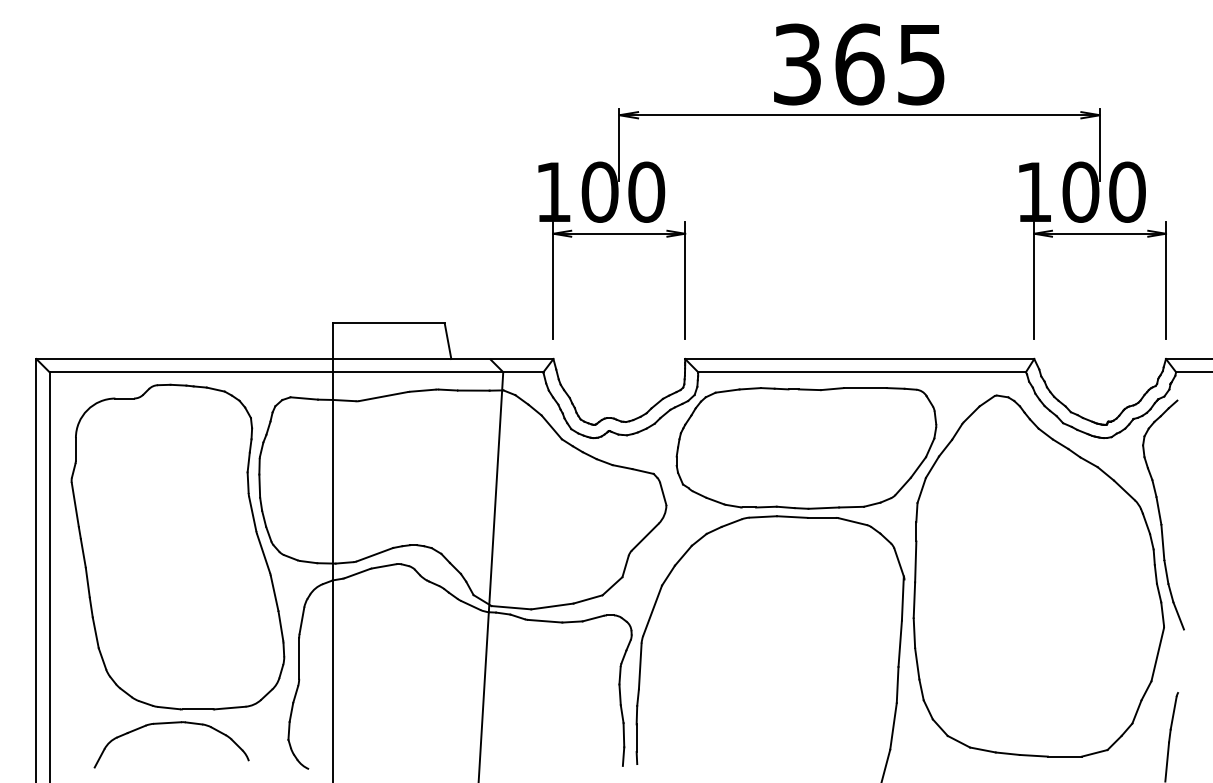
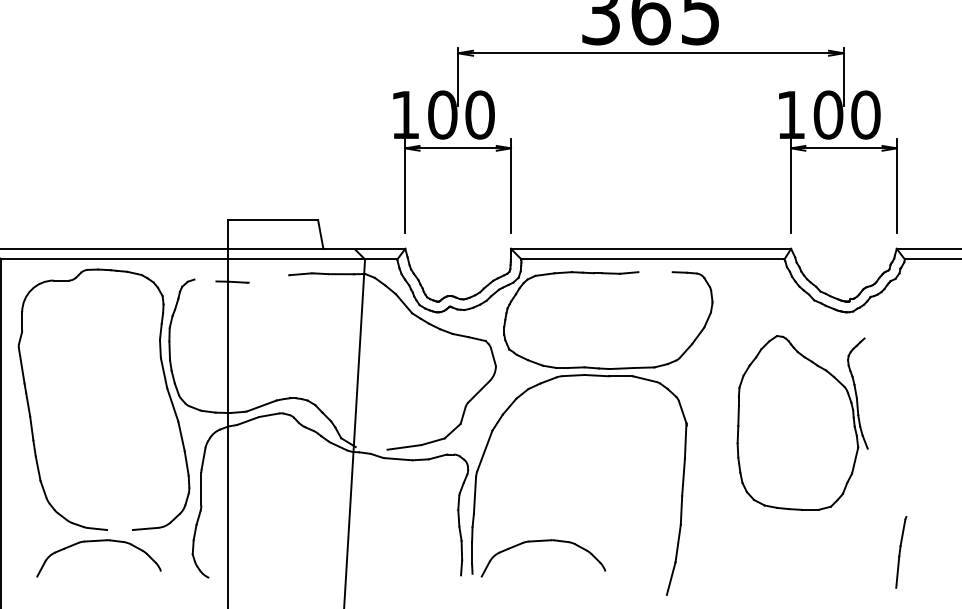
line: (864, 388) -> (654, 272), removed
line: (383, 396) -> (268, 278), removed
line: (304, 398) -> (205, 280), removed
part: (1048, 575) -> (802, 422), size x0.6
line: (511, 607) -> (371, 448), removed
line: (197, 709) -> (119, 530), removed
part: (725, 723) -> (543, 541), added

